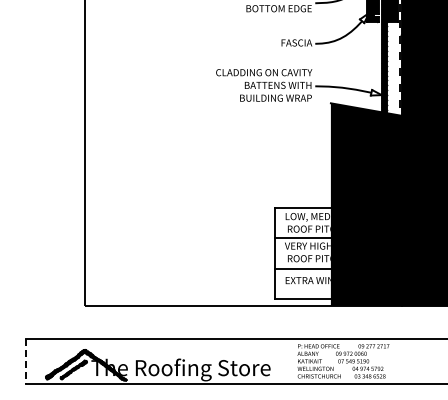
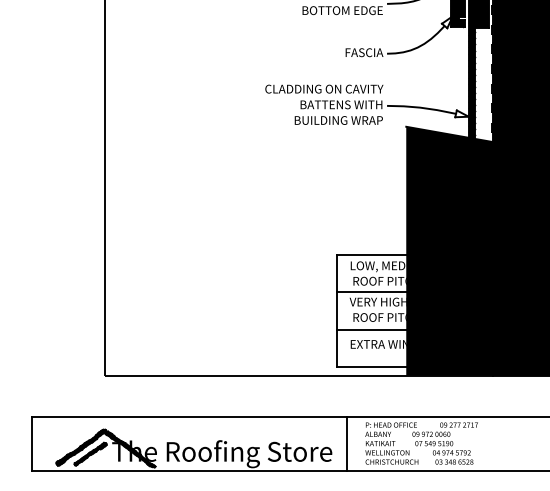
line: (282, 361) -> (346, 443), added
line: (26, 362) -> (32, 445), dashed -> solid

